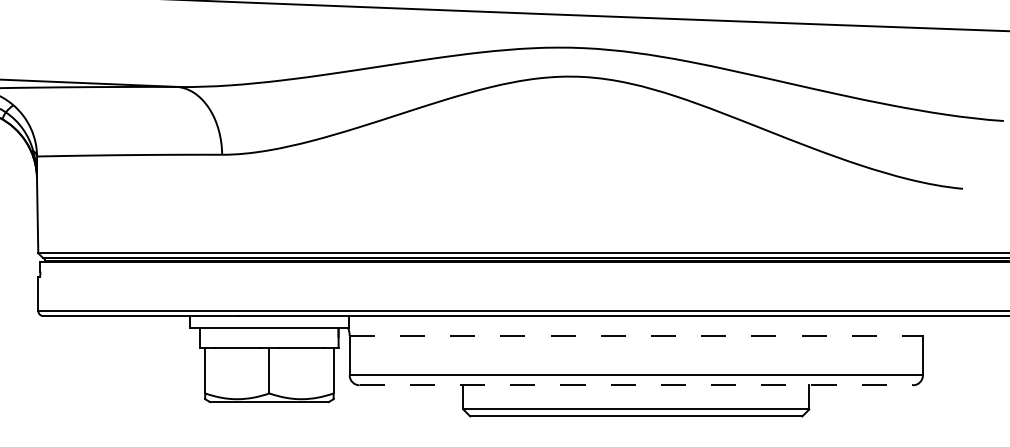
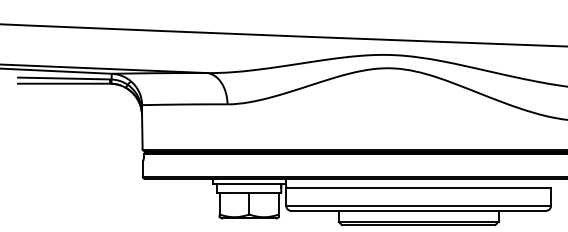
line: (638, 334) -> (419, 187), dashed -> solid
line: (635, 384) -> (418, 210), dashed -> solid

